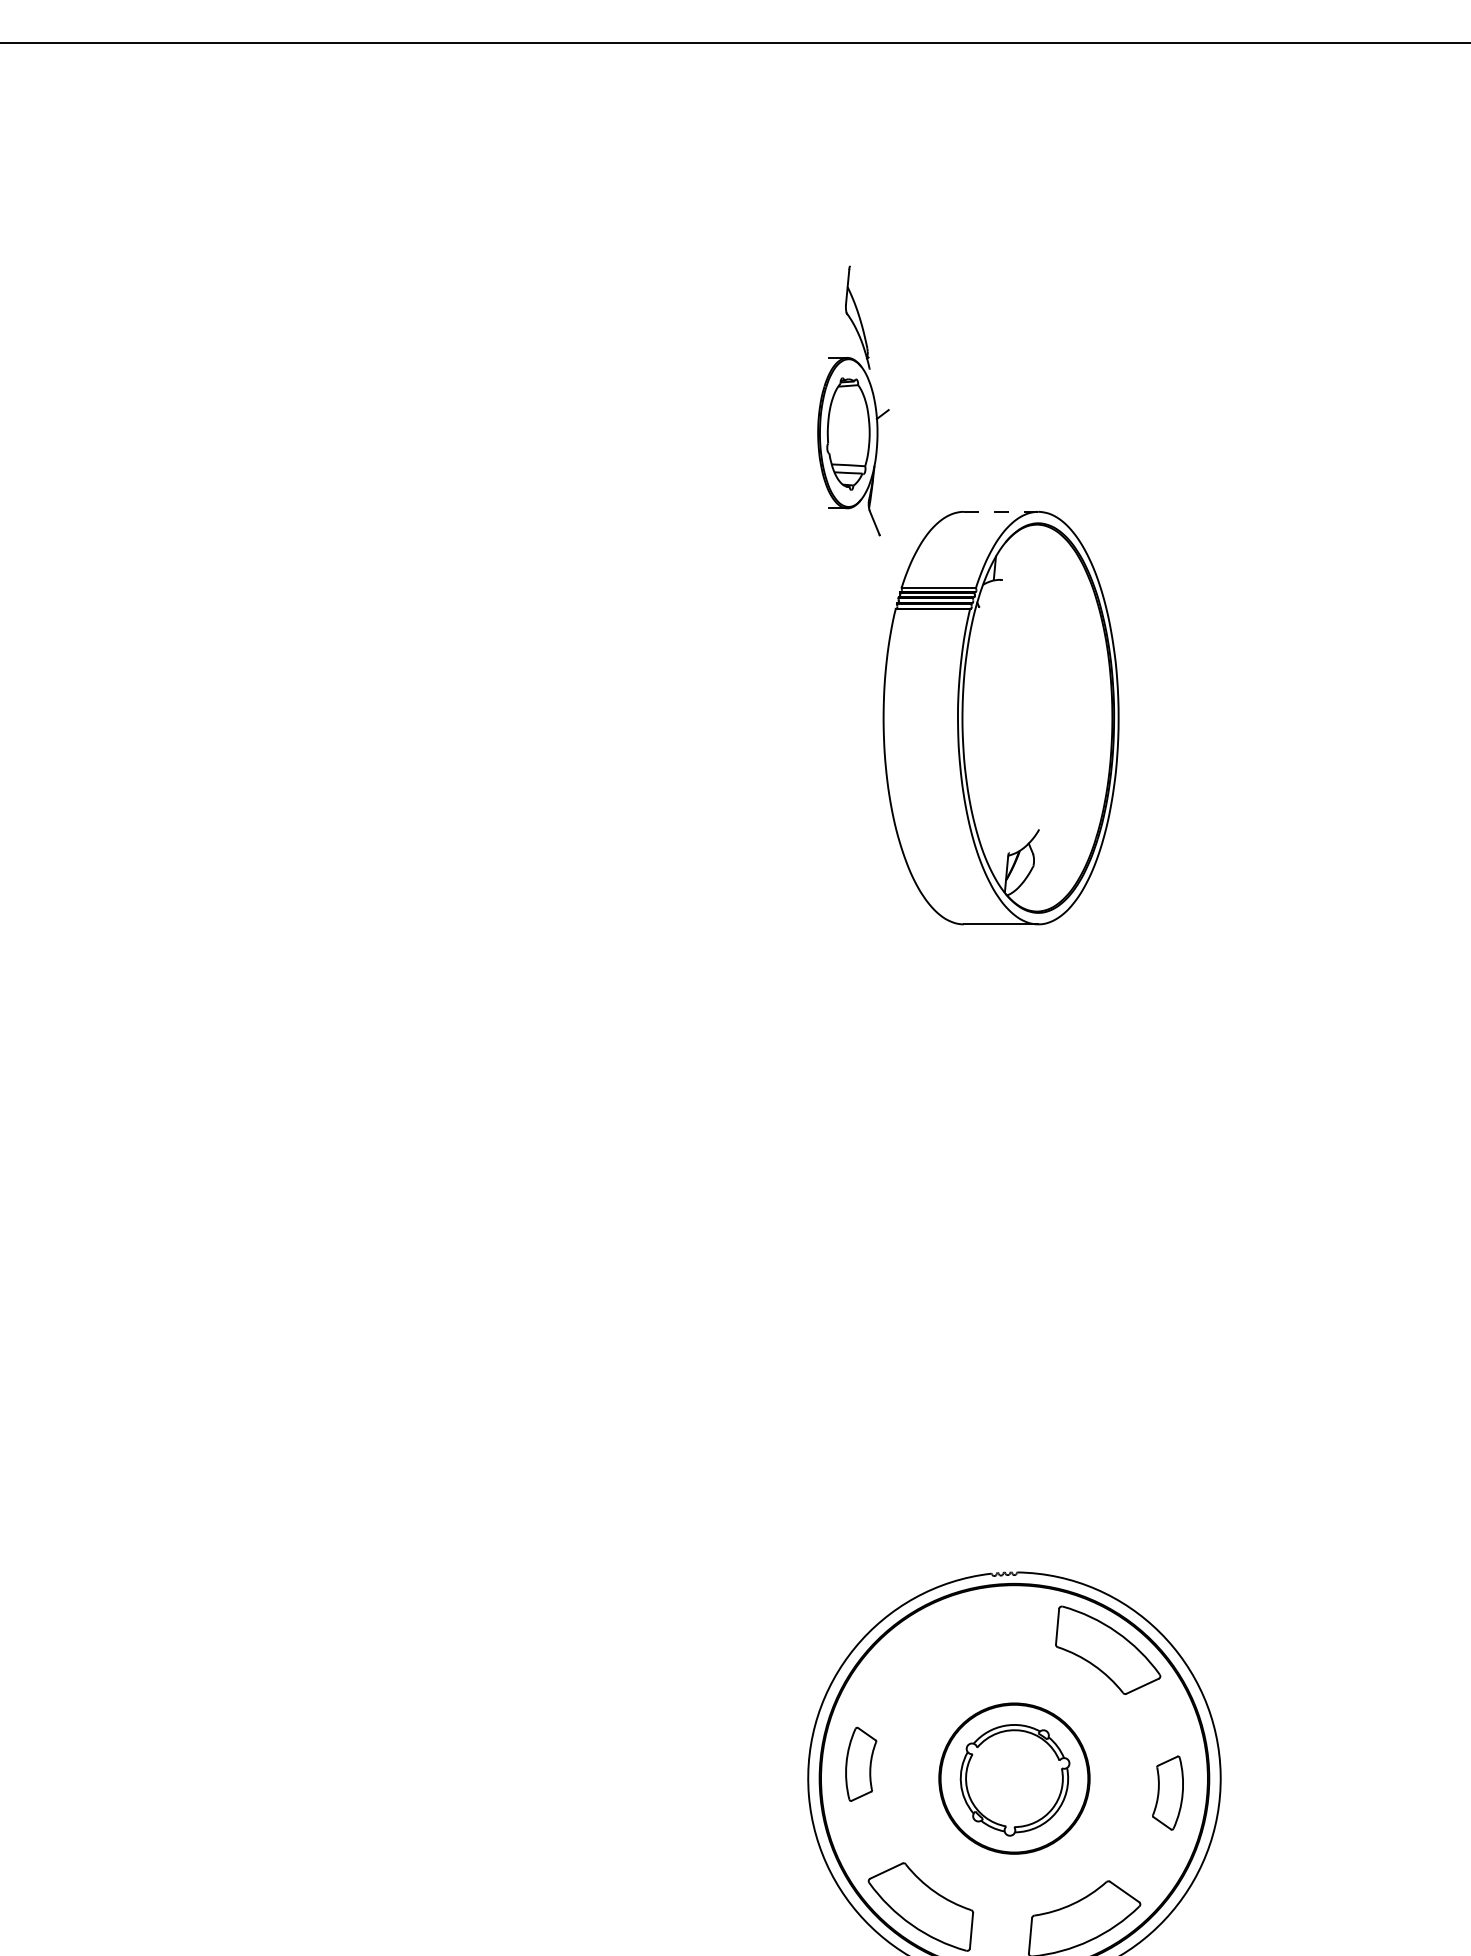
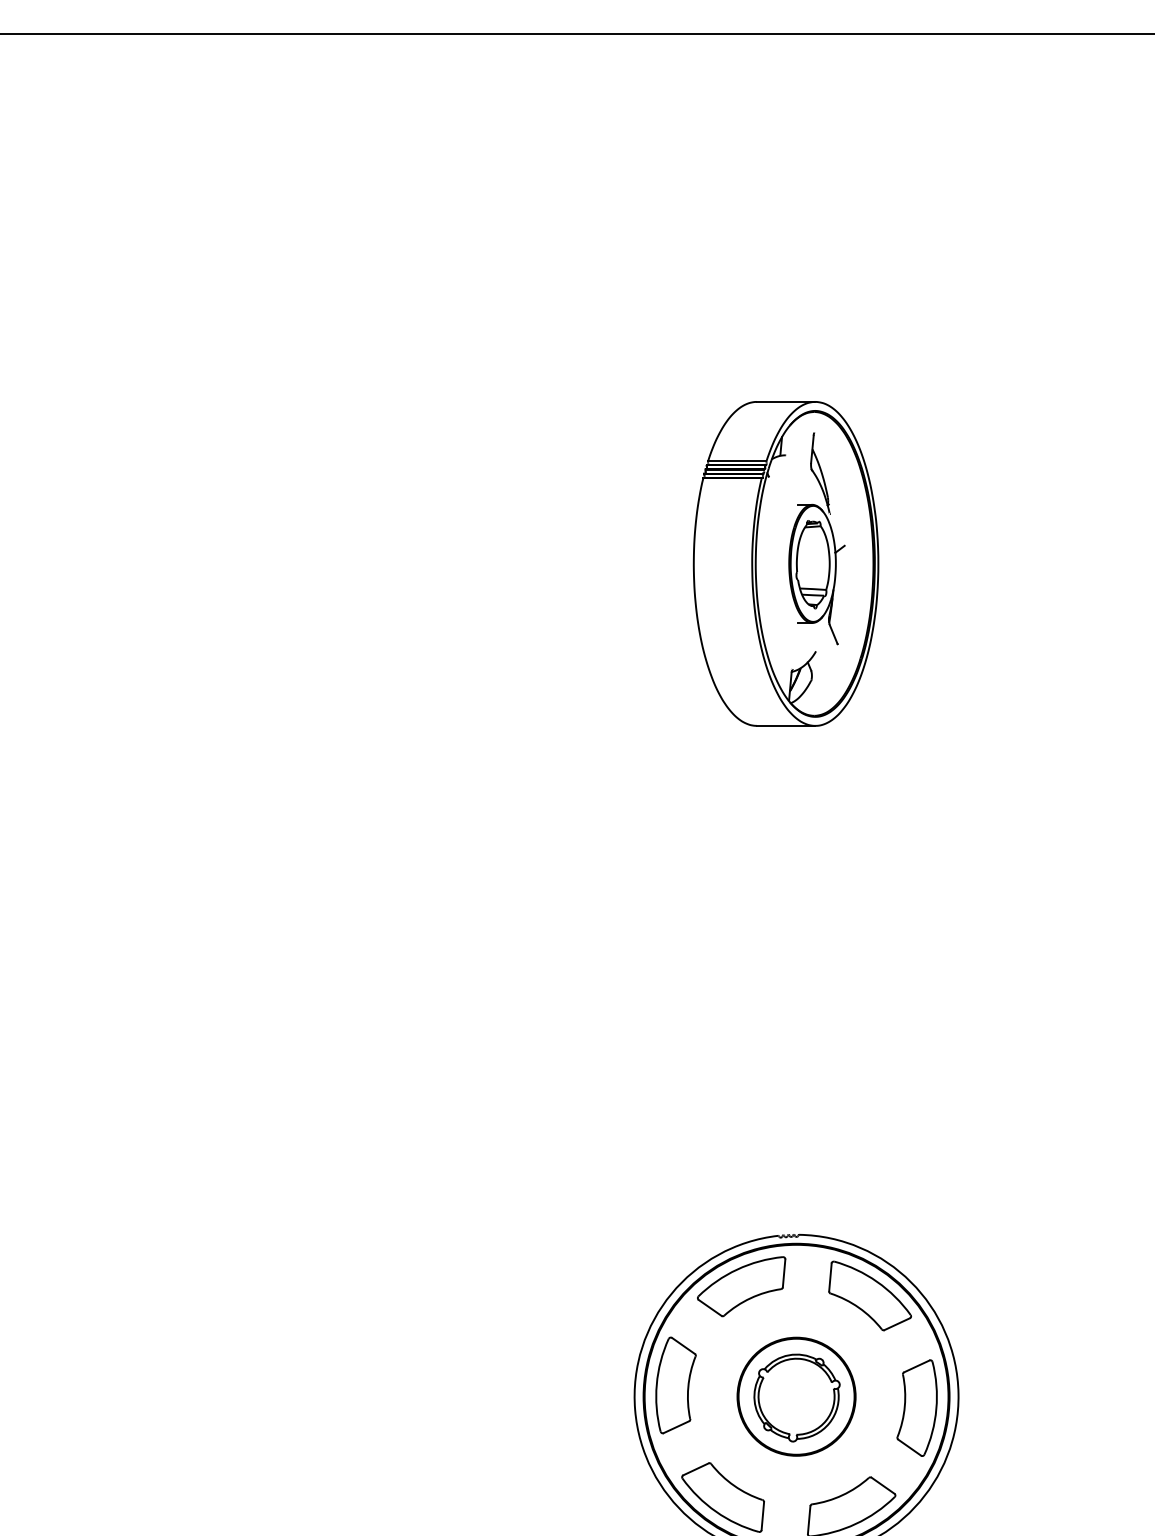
part: (853, 400) -> (817, 538), moved
line: (1001, 511) -> (786, 401), dashed -> solid
part: (944, 1638) -> (741, 1286), added
part: (861, 1764) -> (676, 1385), size x1.67
part: (1167, 1792) -> (916, 1407), size x1.67

